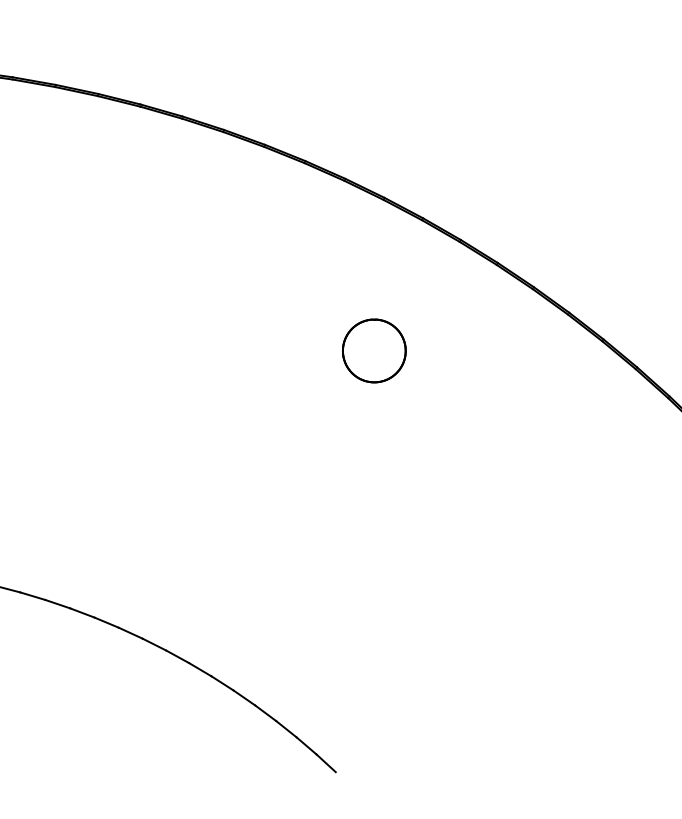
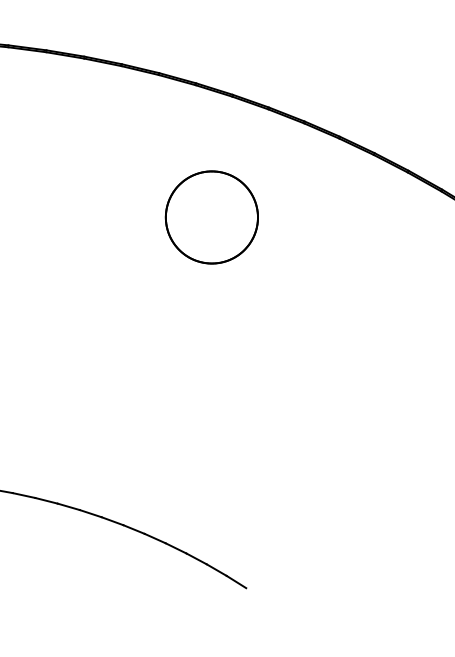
part: (374, 350) -> (212, 217), size x1.67

